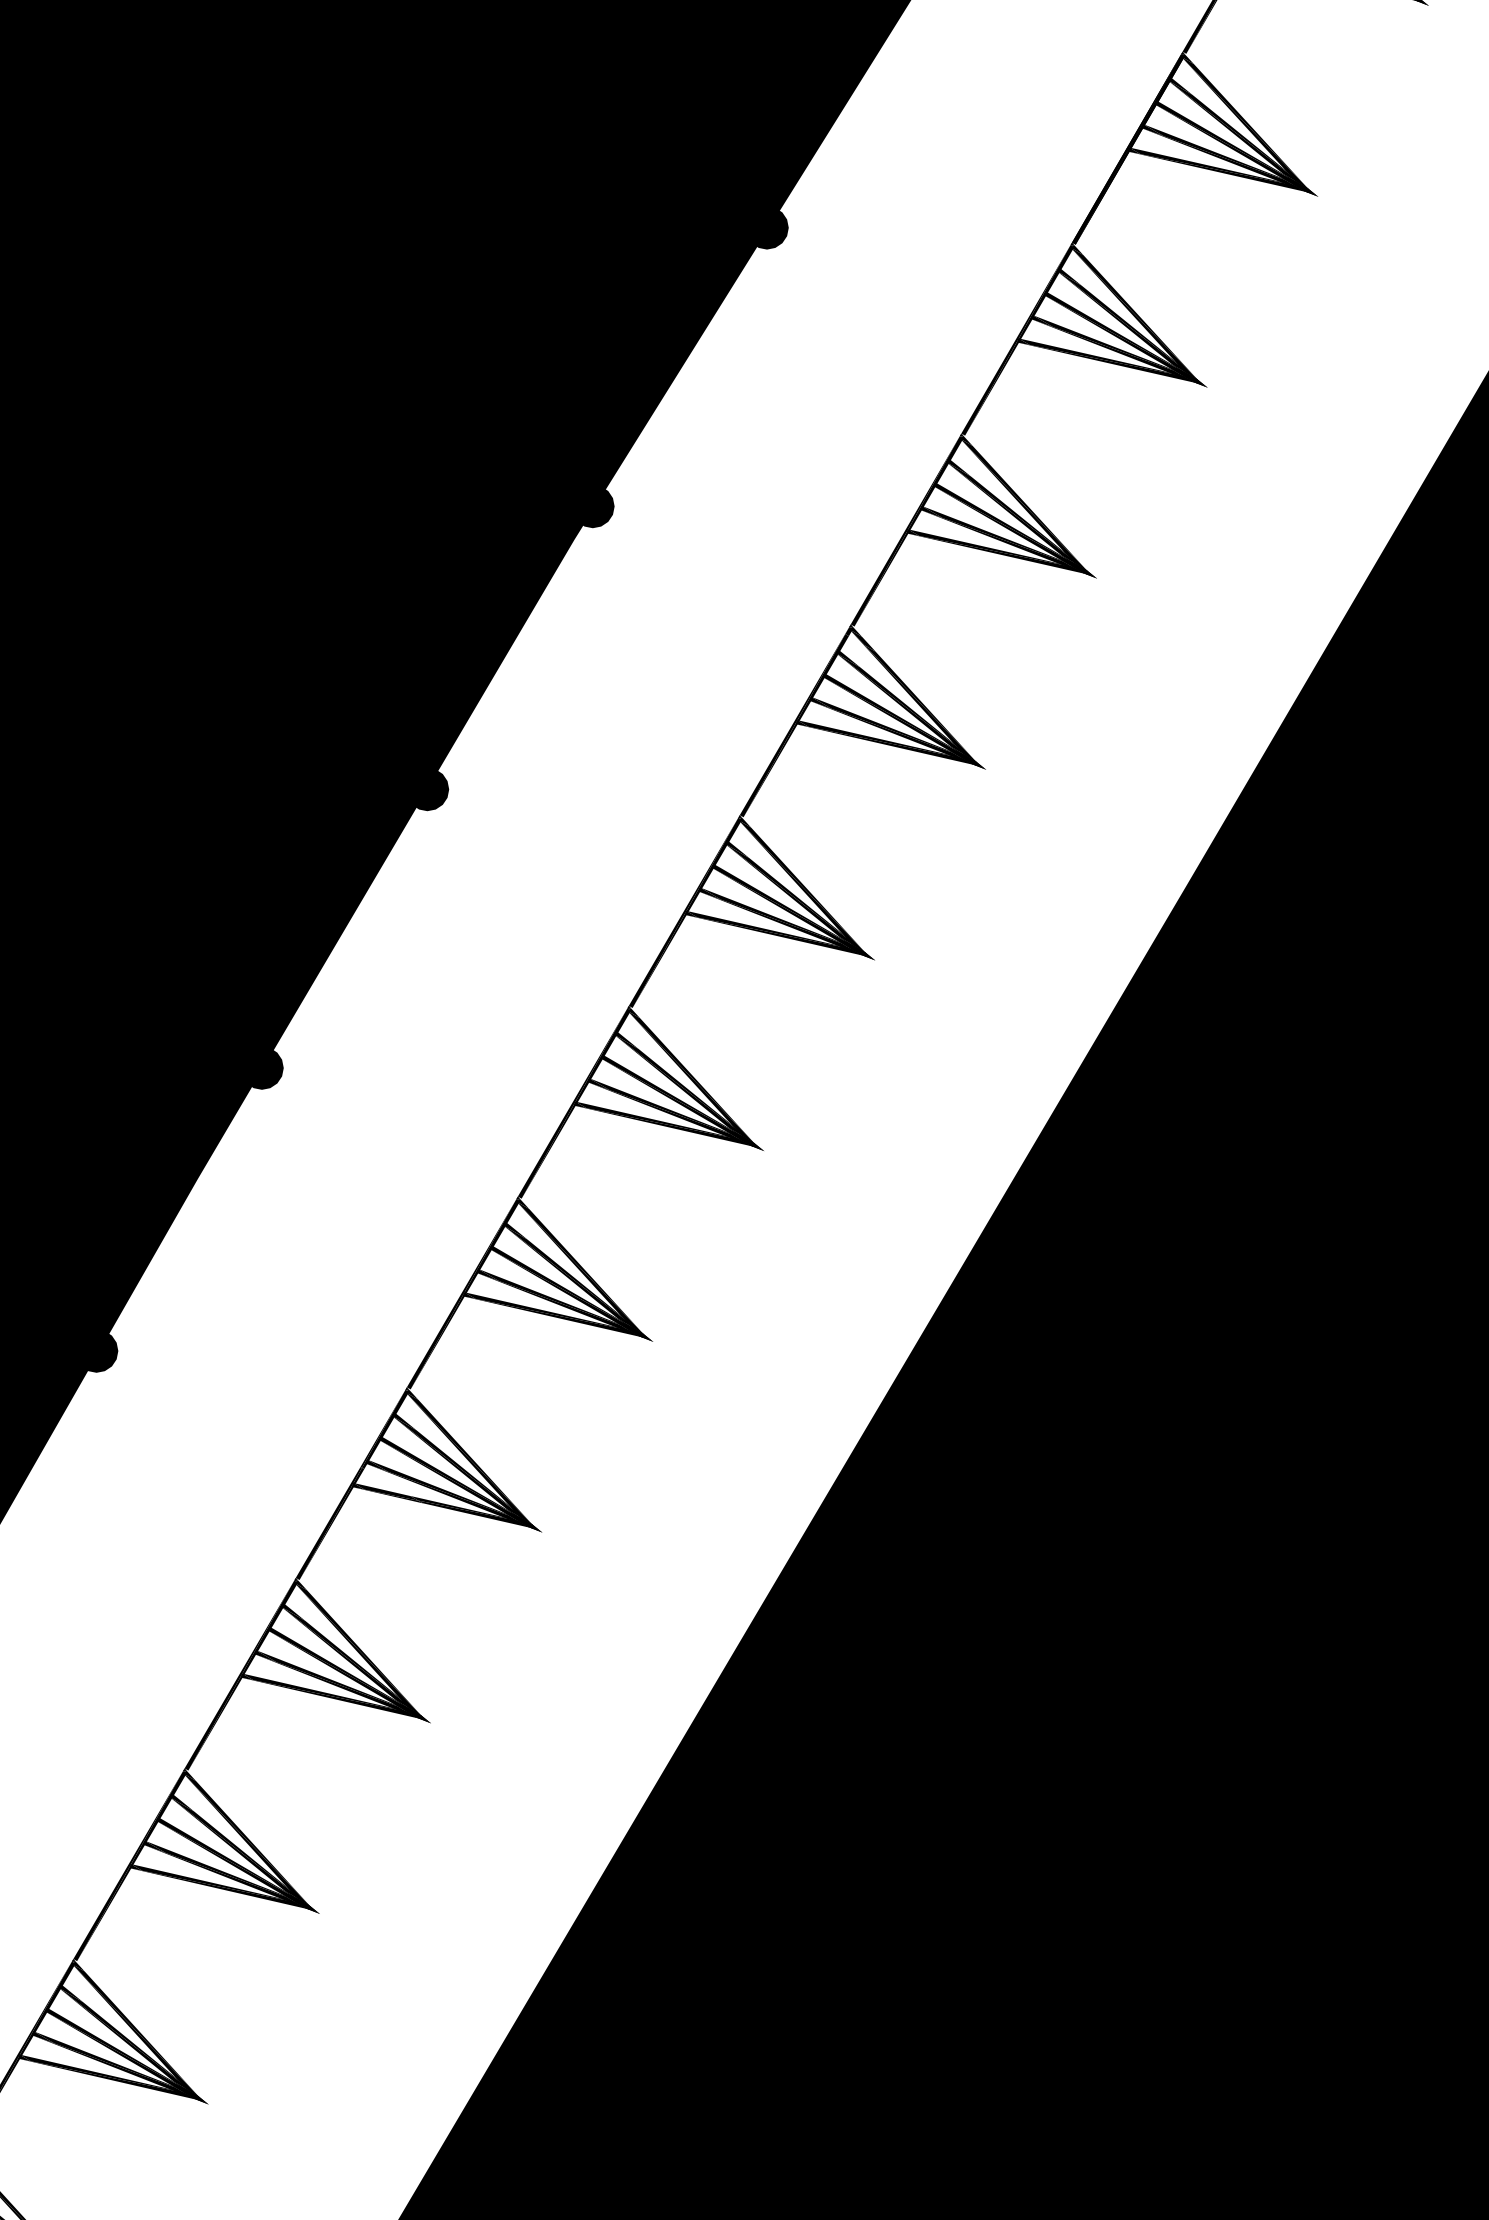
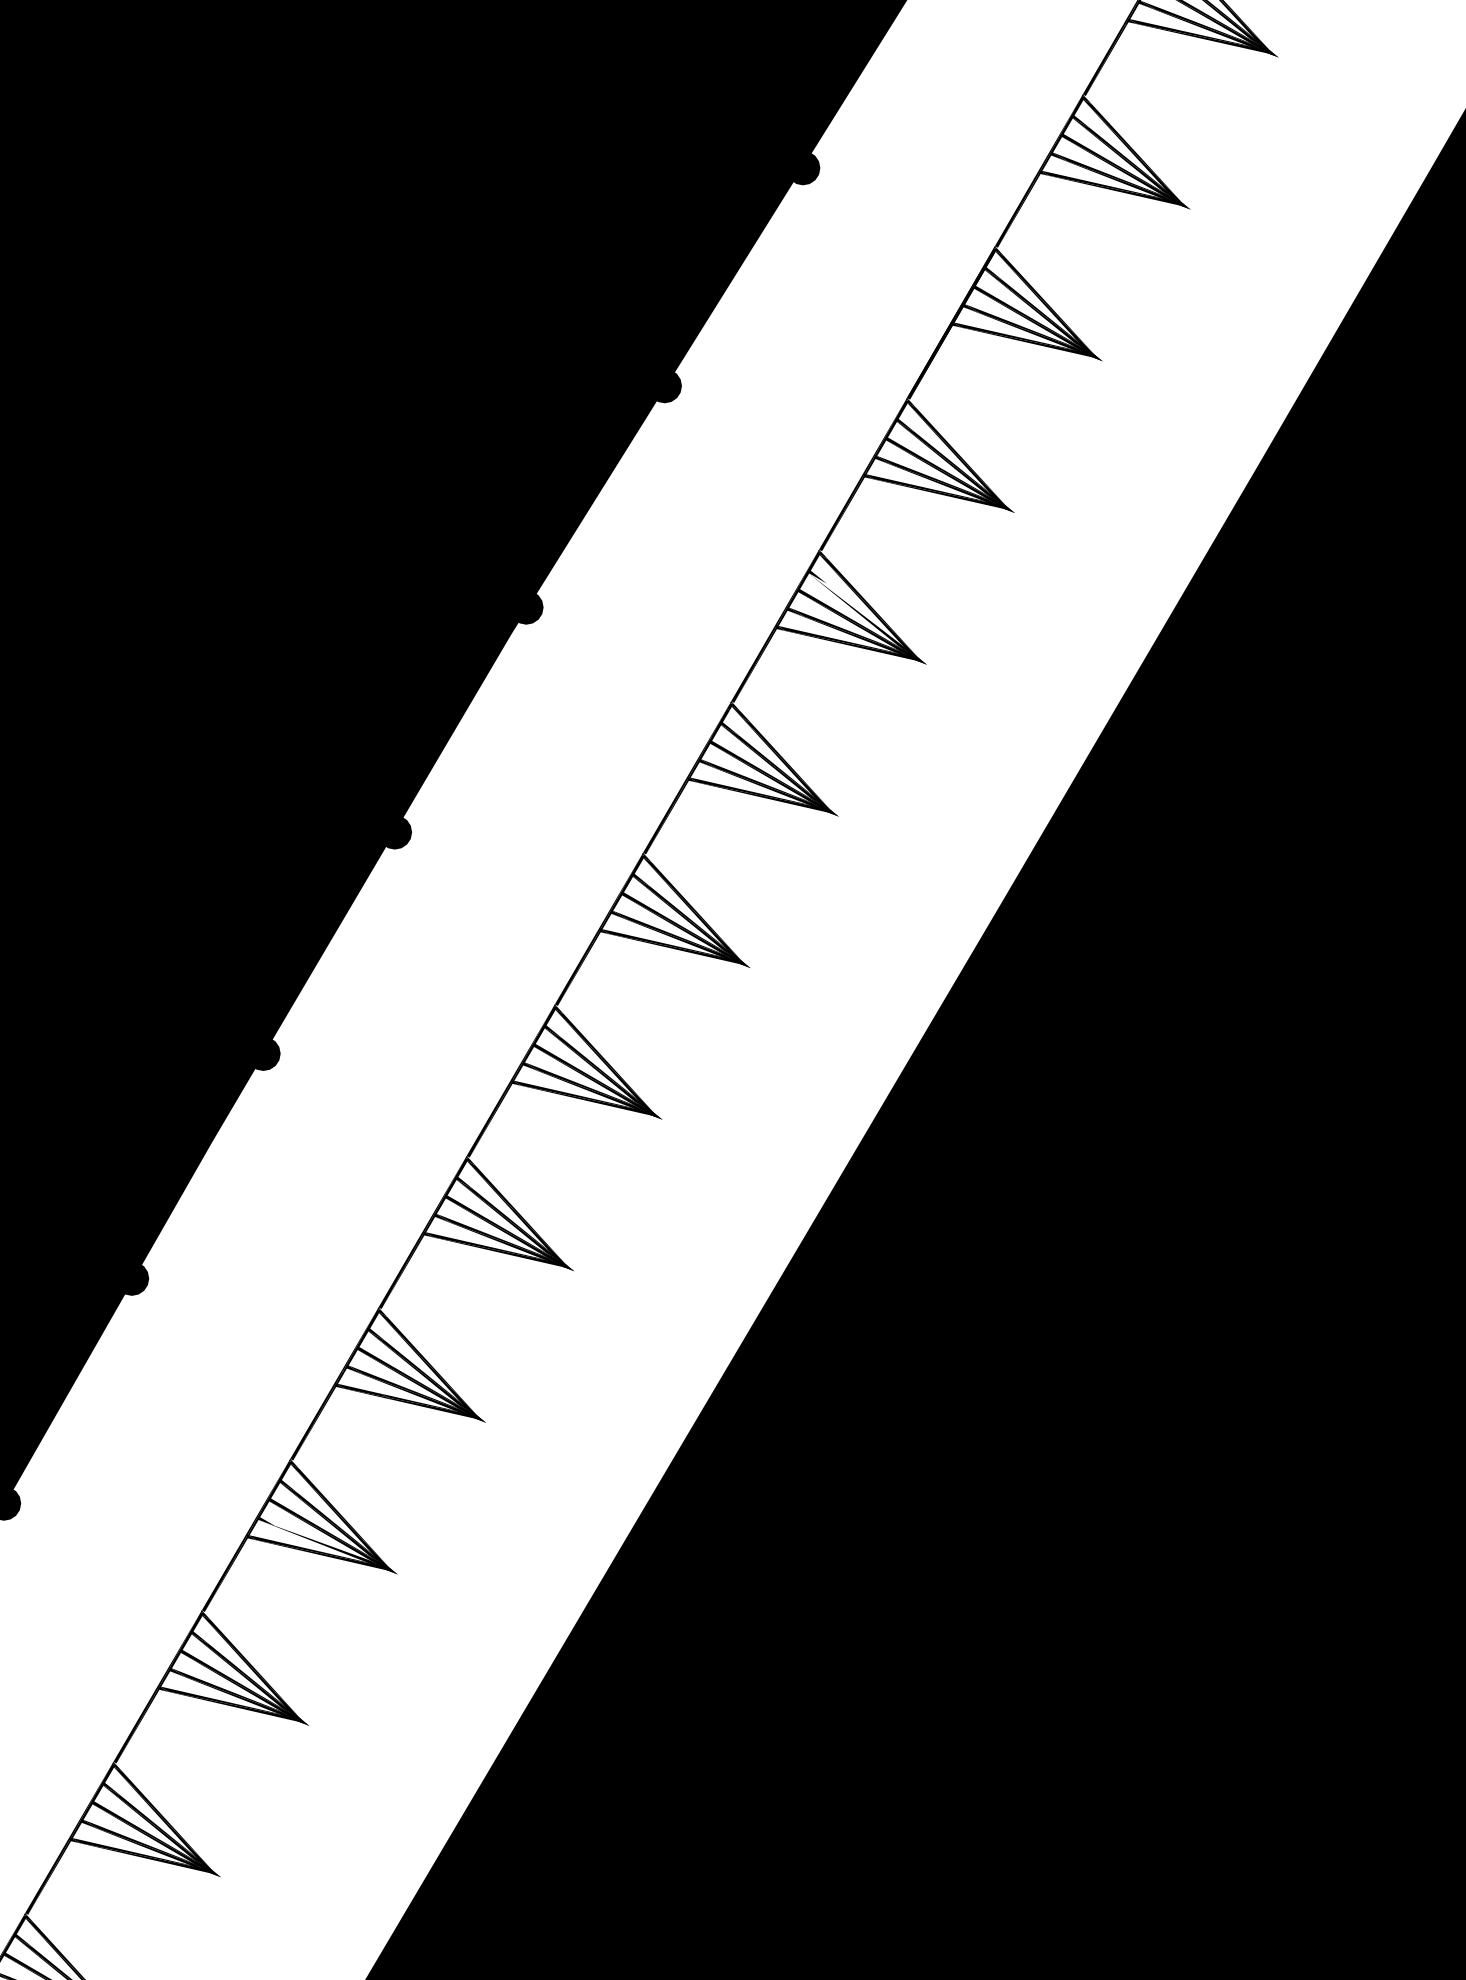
fill: (1015, 515) -> (862, 614), removed
fill: (337, 1681) -> (323, 1541), removed

